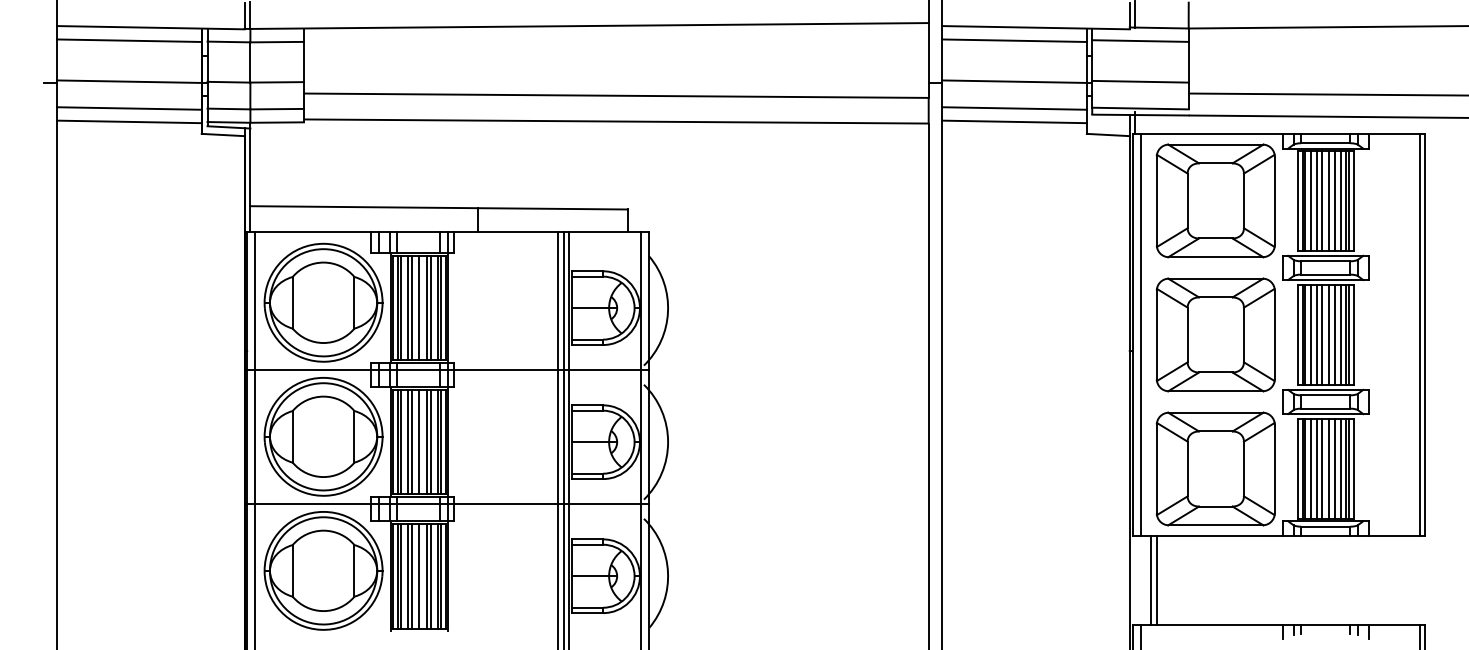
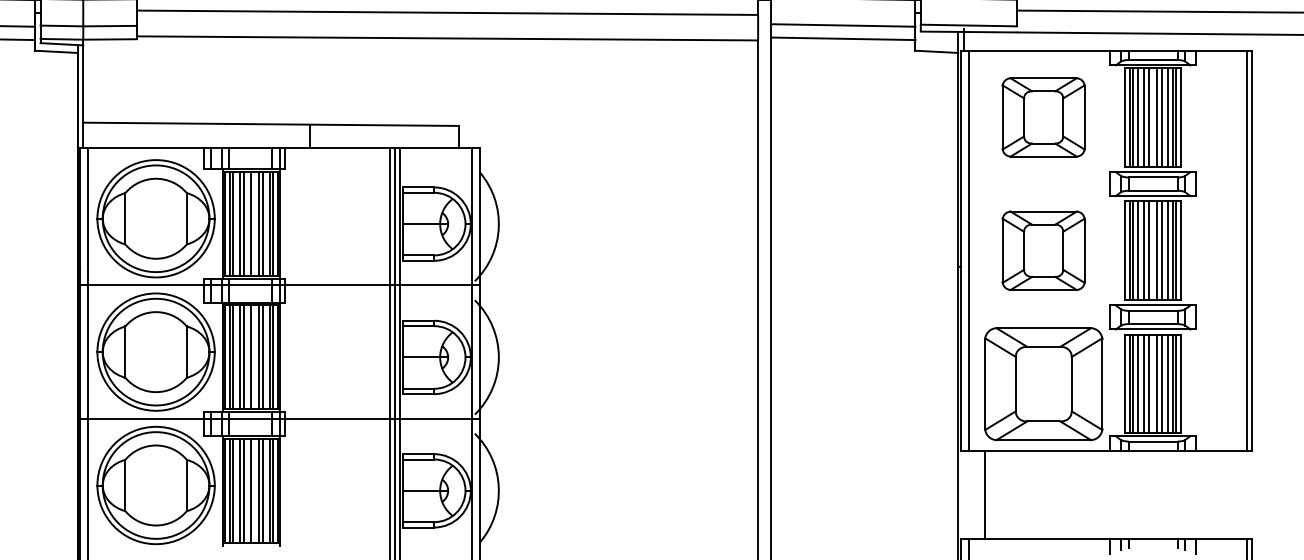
part: (1215, 200) -> (1043, 117), size x0.7
part: (1215, 334) -> (1043, 250), size x0.7
line: (1151, 580) -> (979, 495), removed

